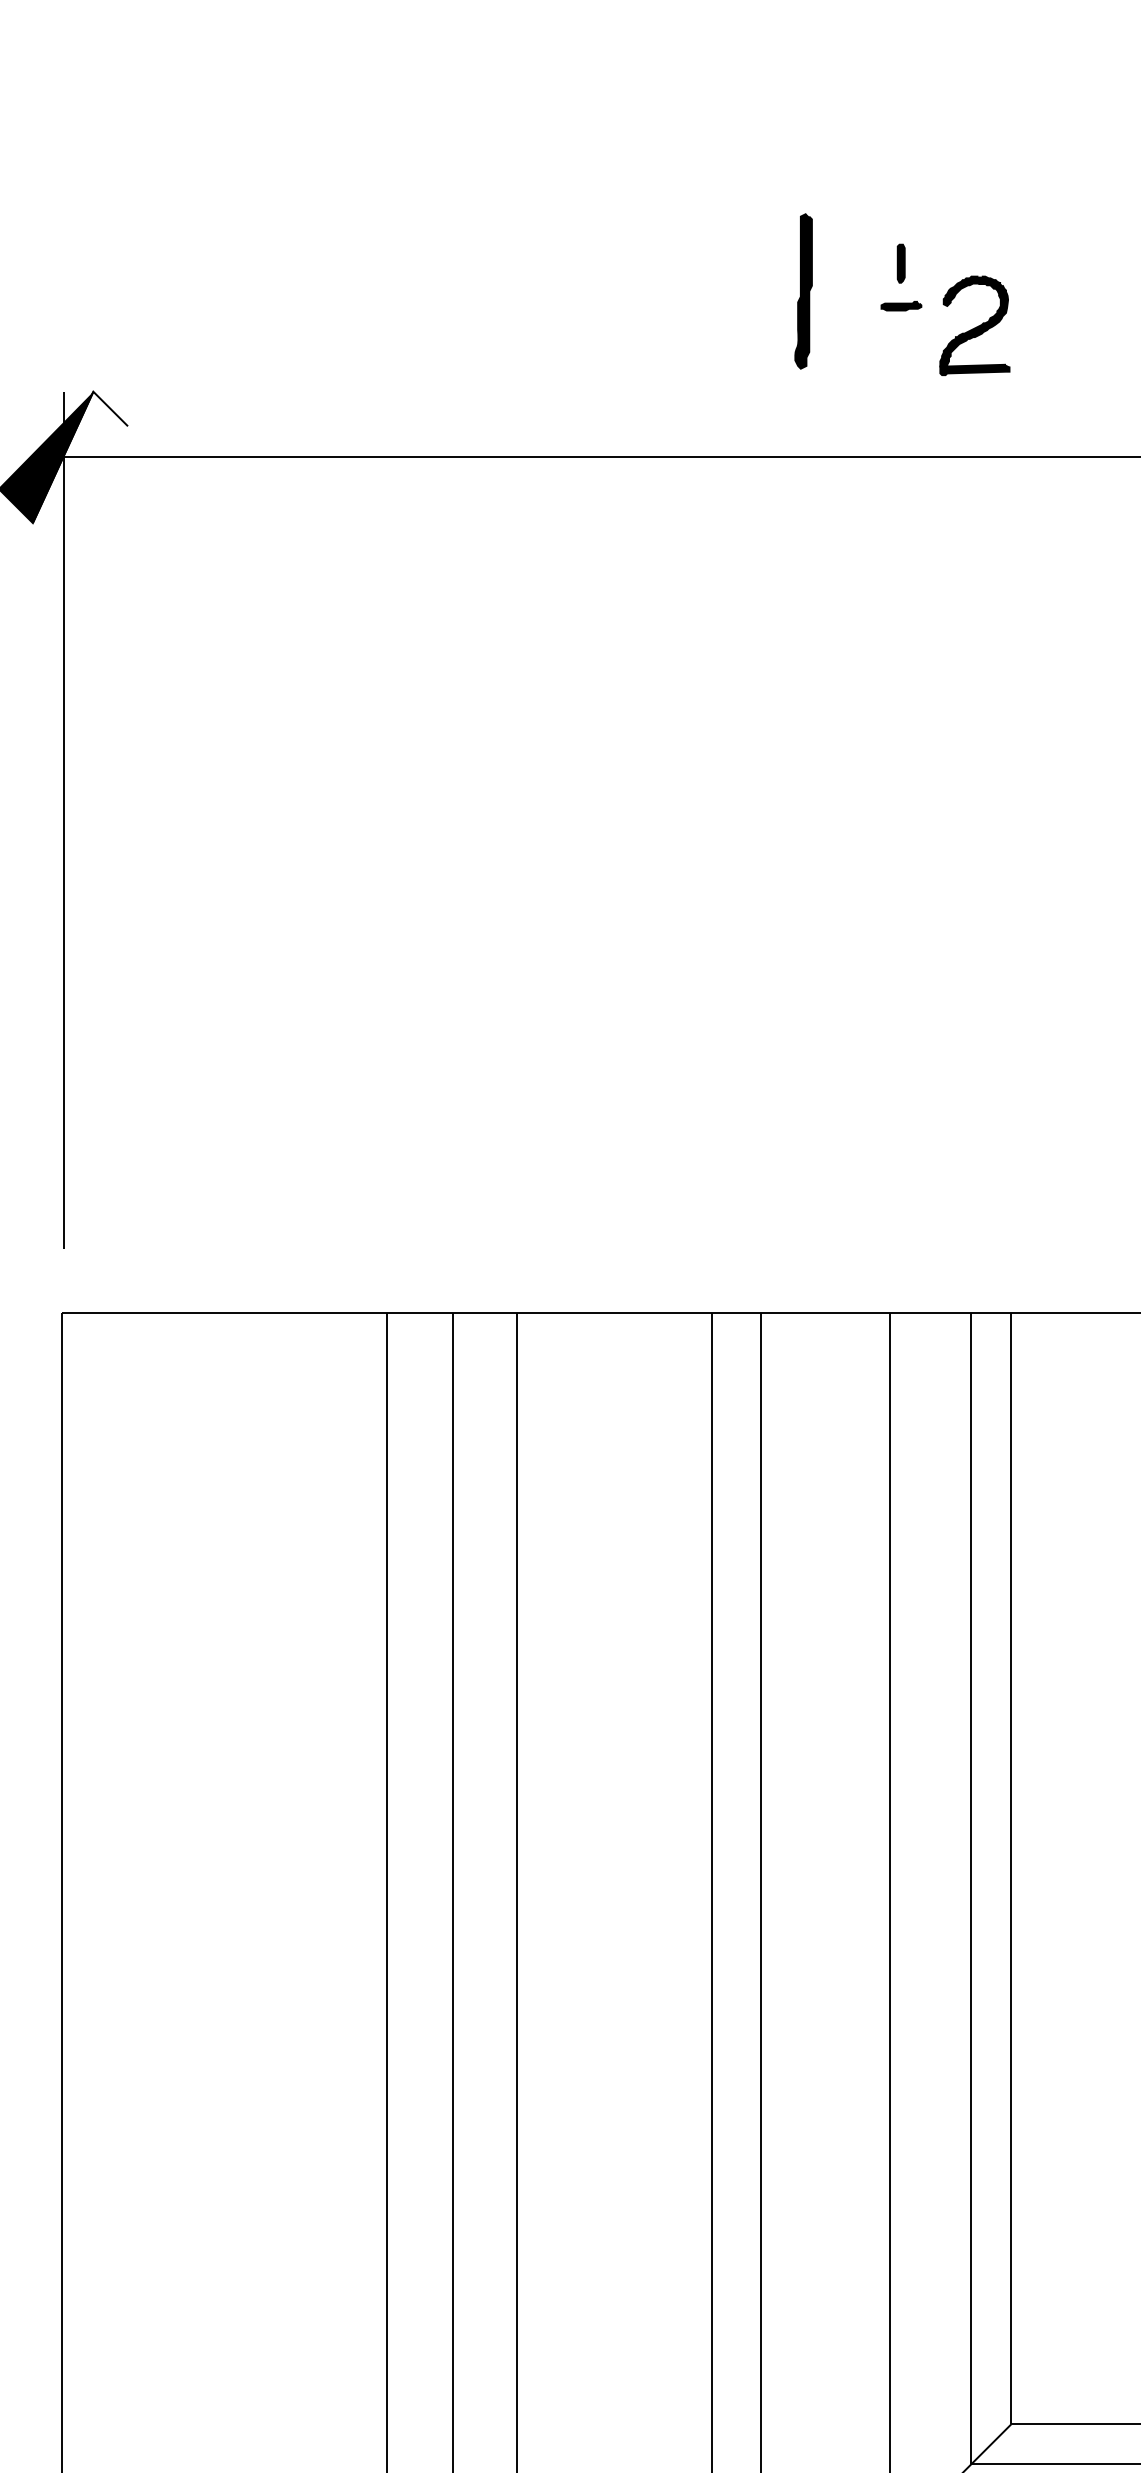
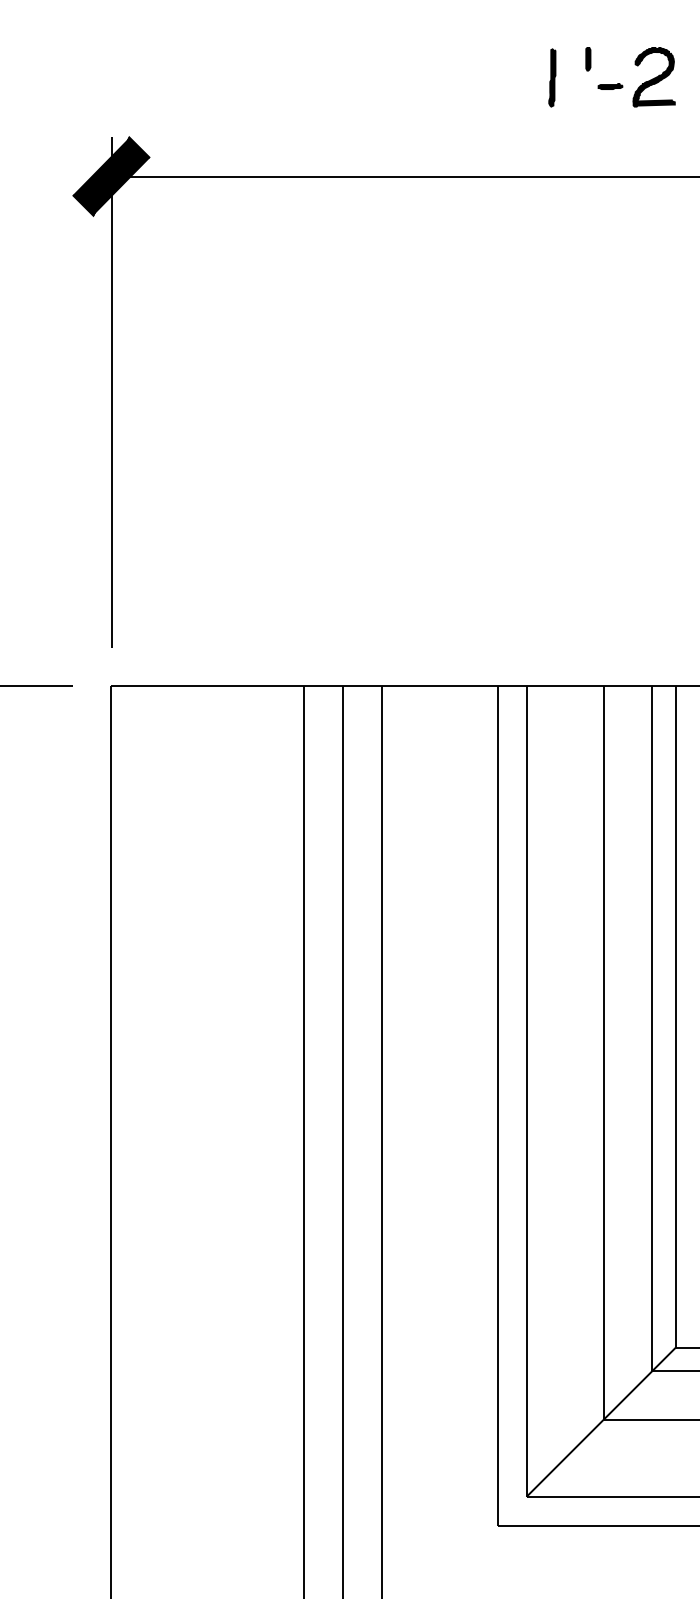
part: (901, 264) -> (588, 59), moved
part: (804, 290) -> (552, 77), size x0.62
part: (973, 326) -> (653, 77), moved
fill: (80, 457) -> (121, 176), added

